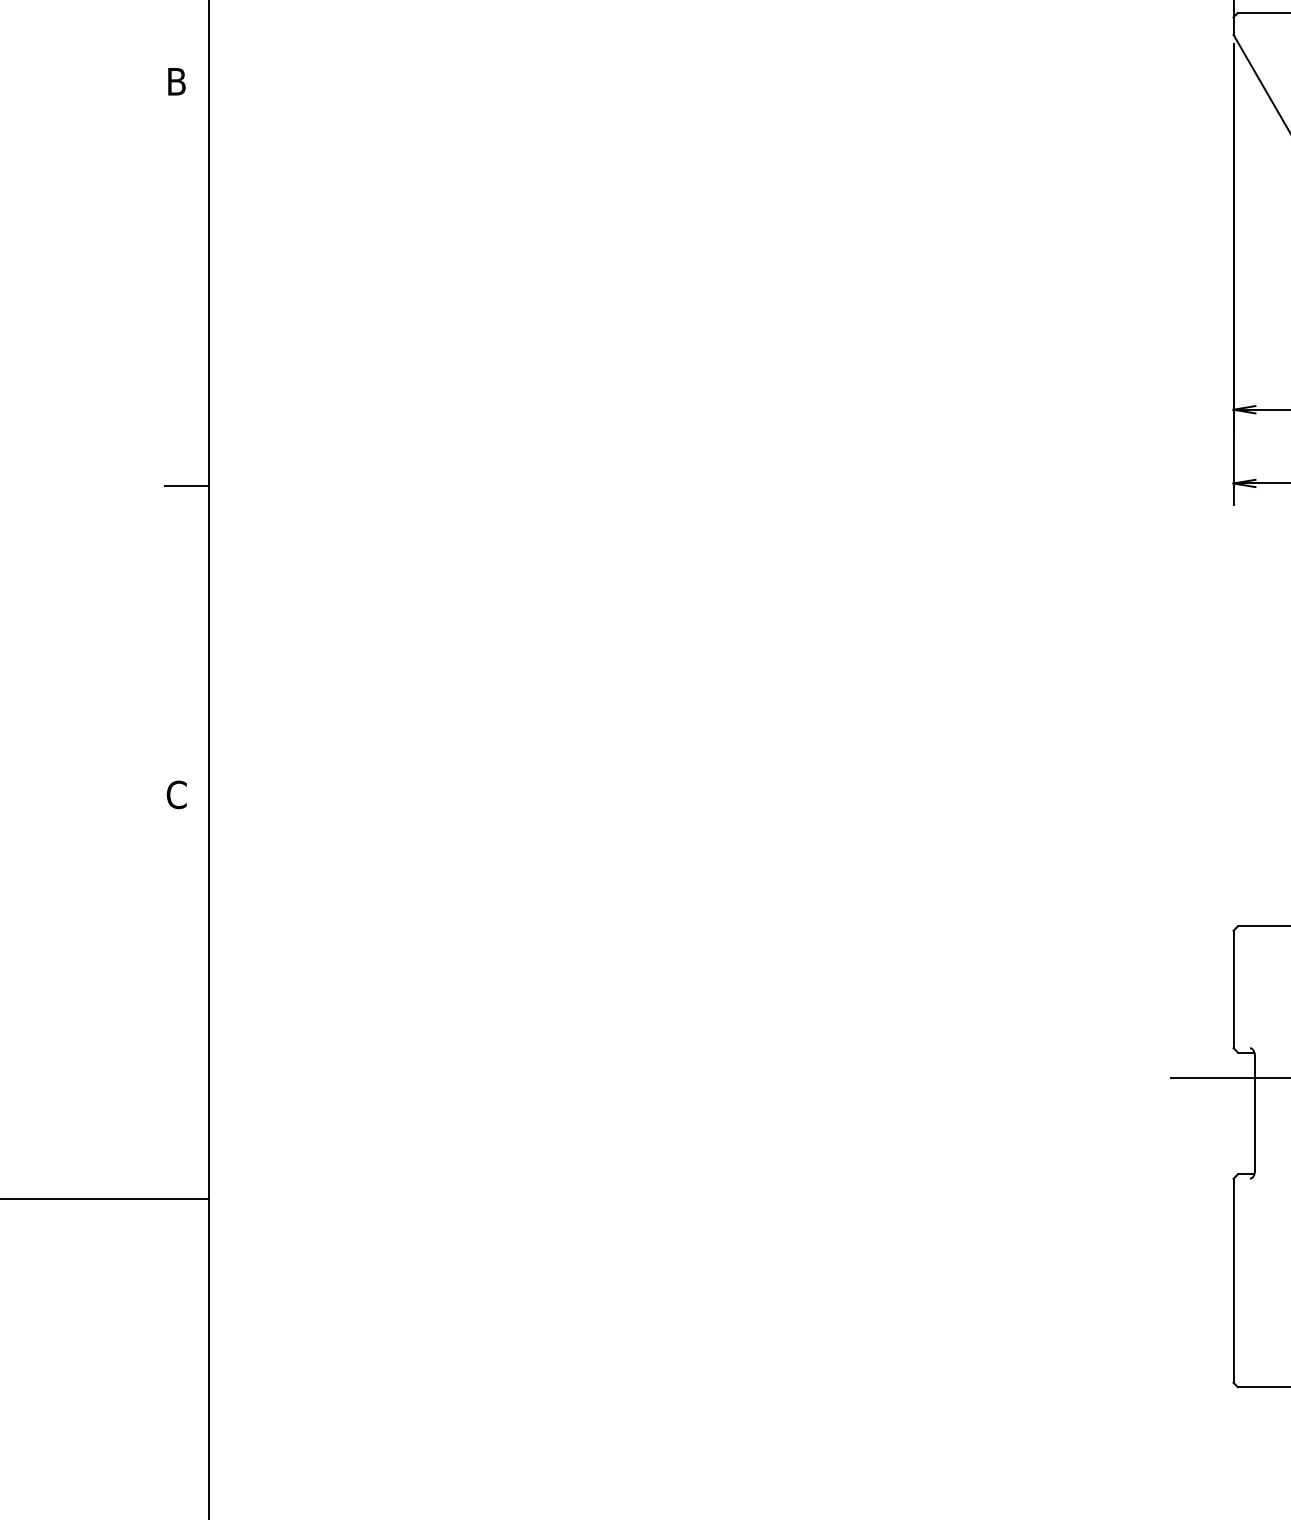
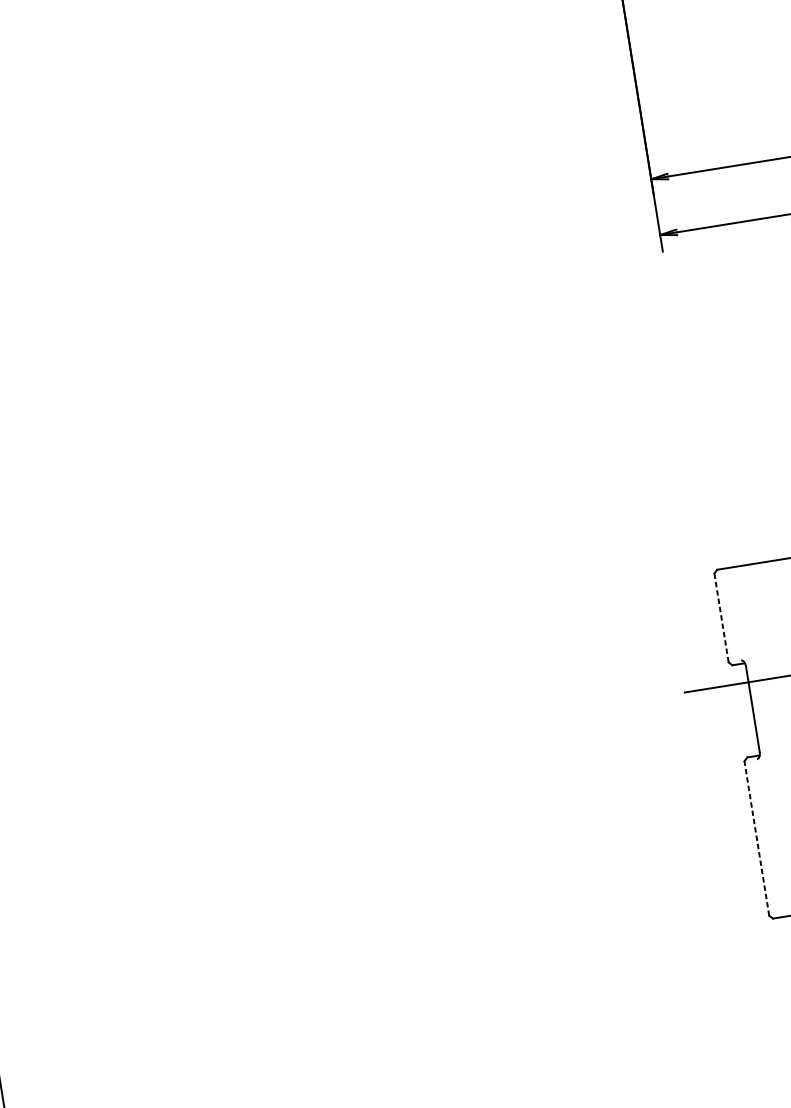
line: (1233, 989) -> (721, 618), solid -> dashed
line: (1233, 1280) -> (756, 838), solid -> dashed

